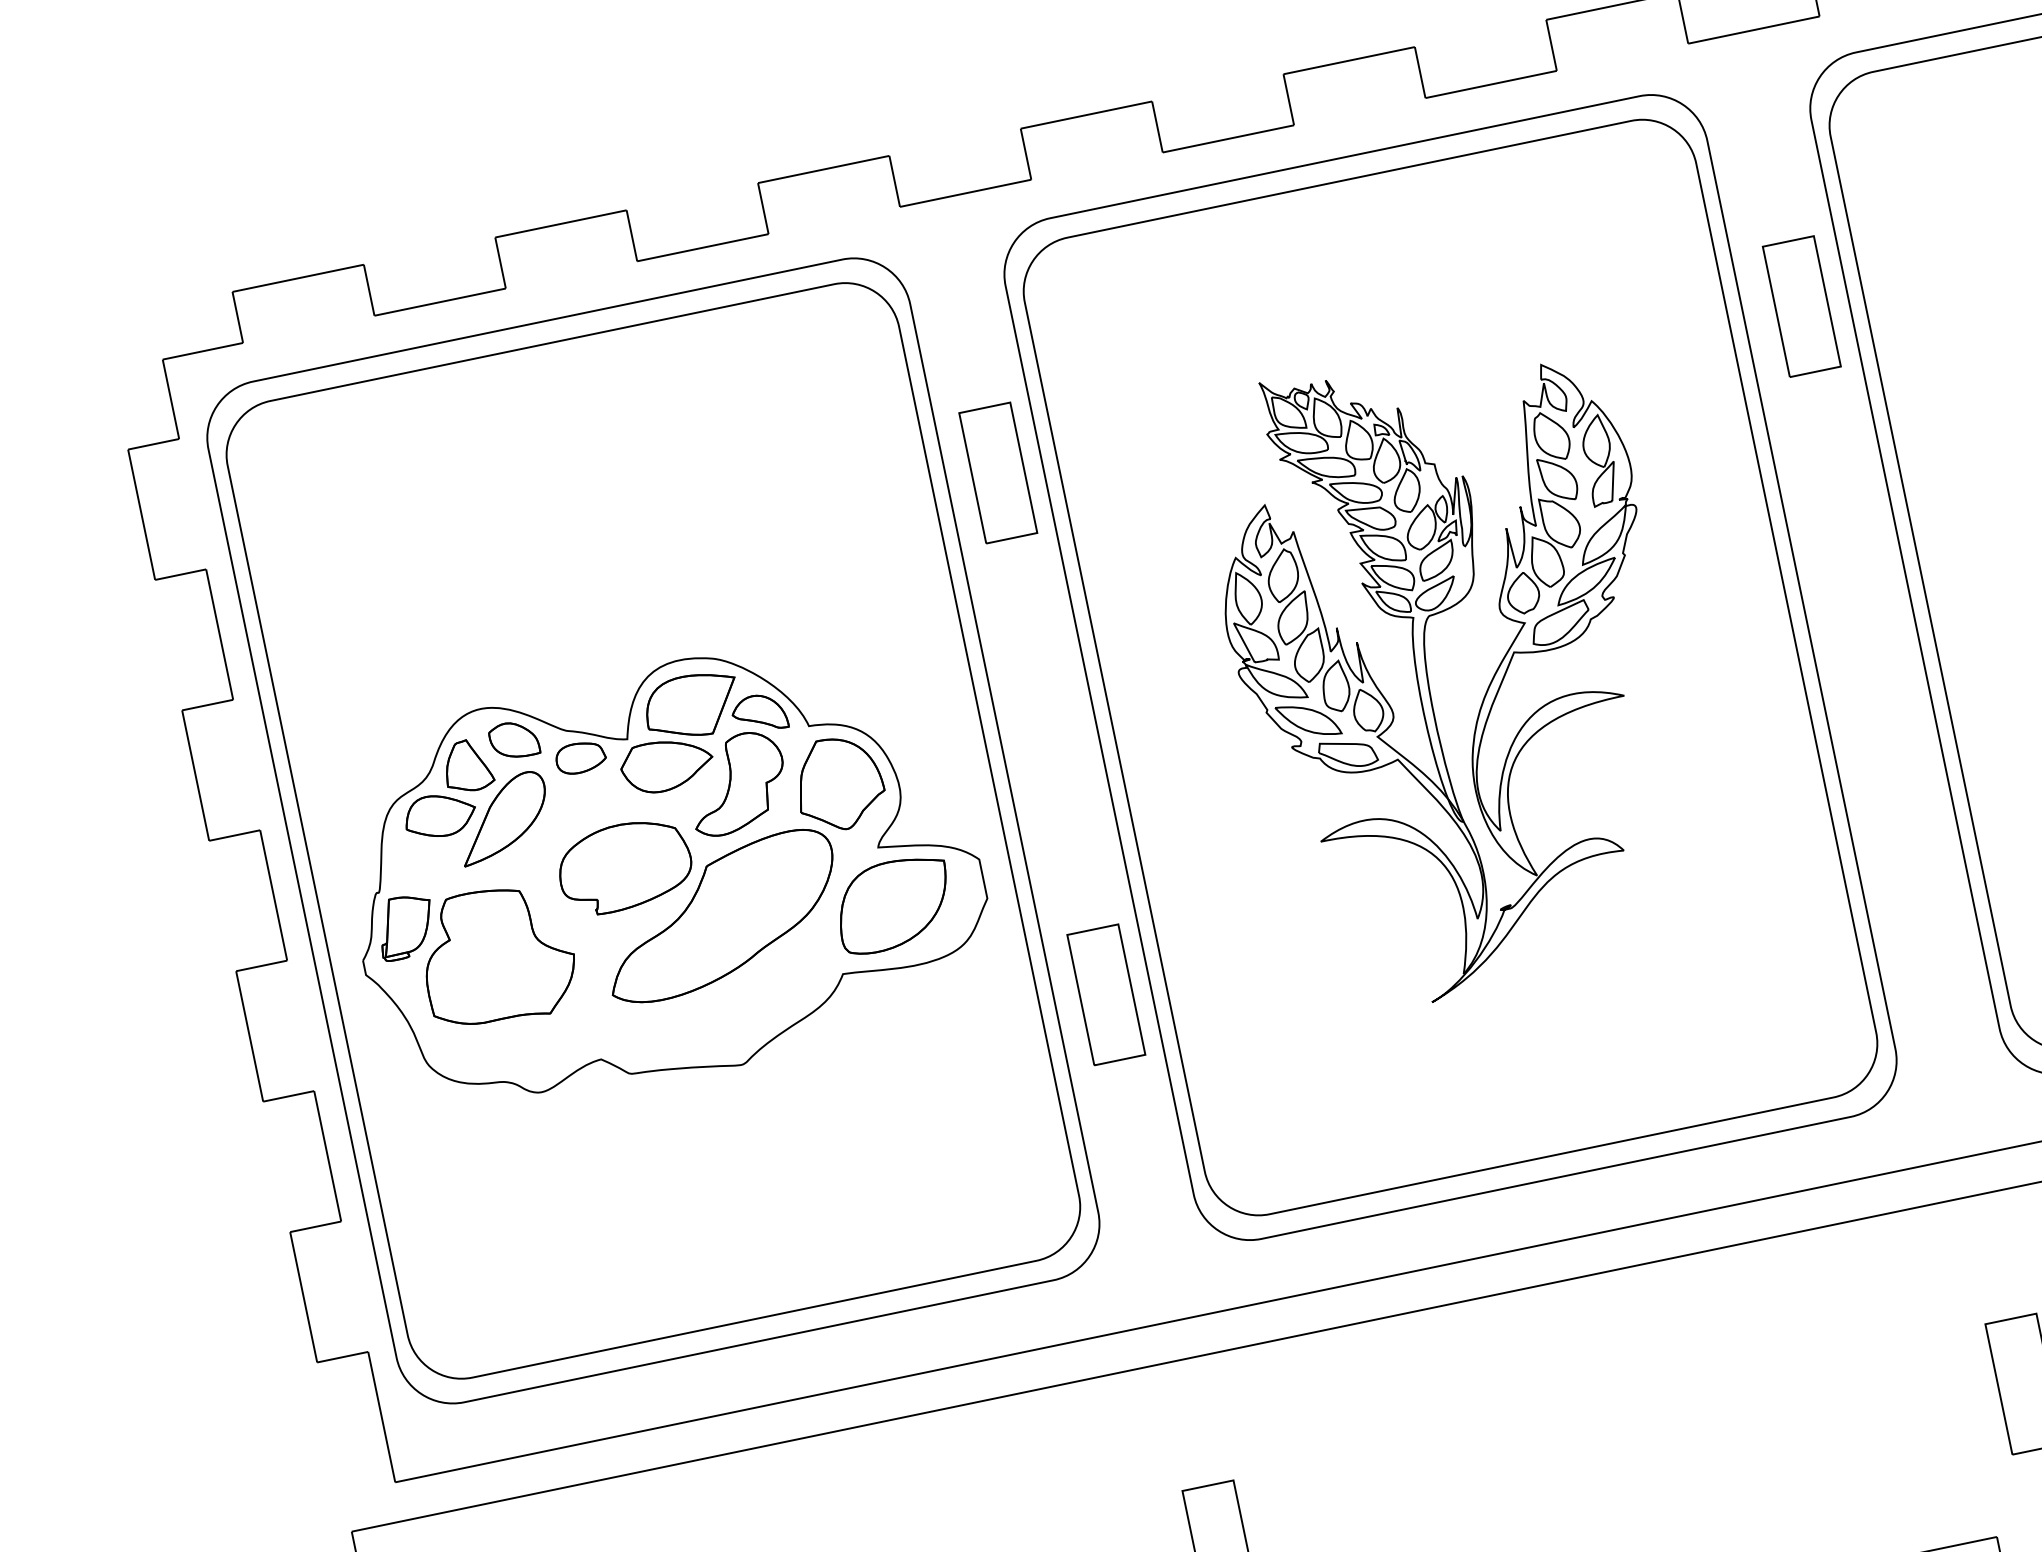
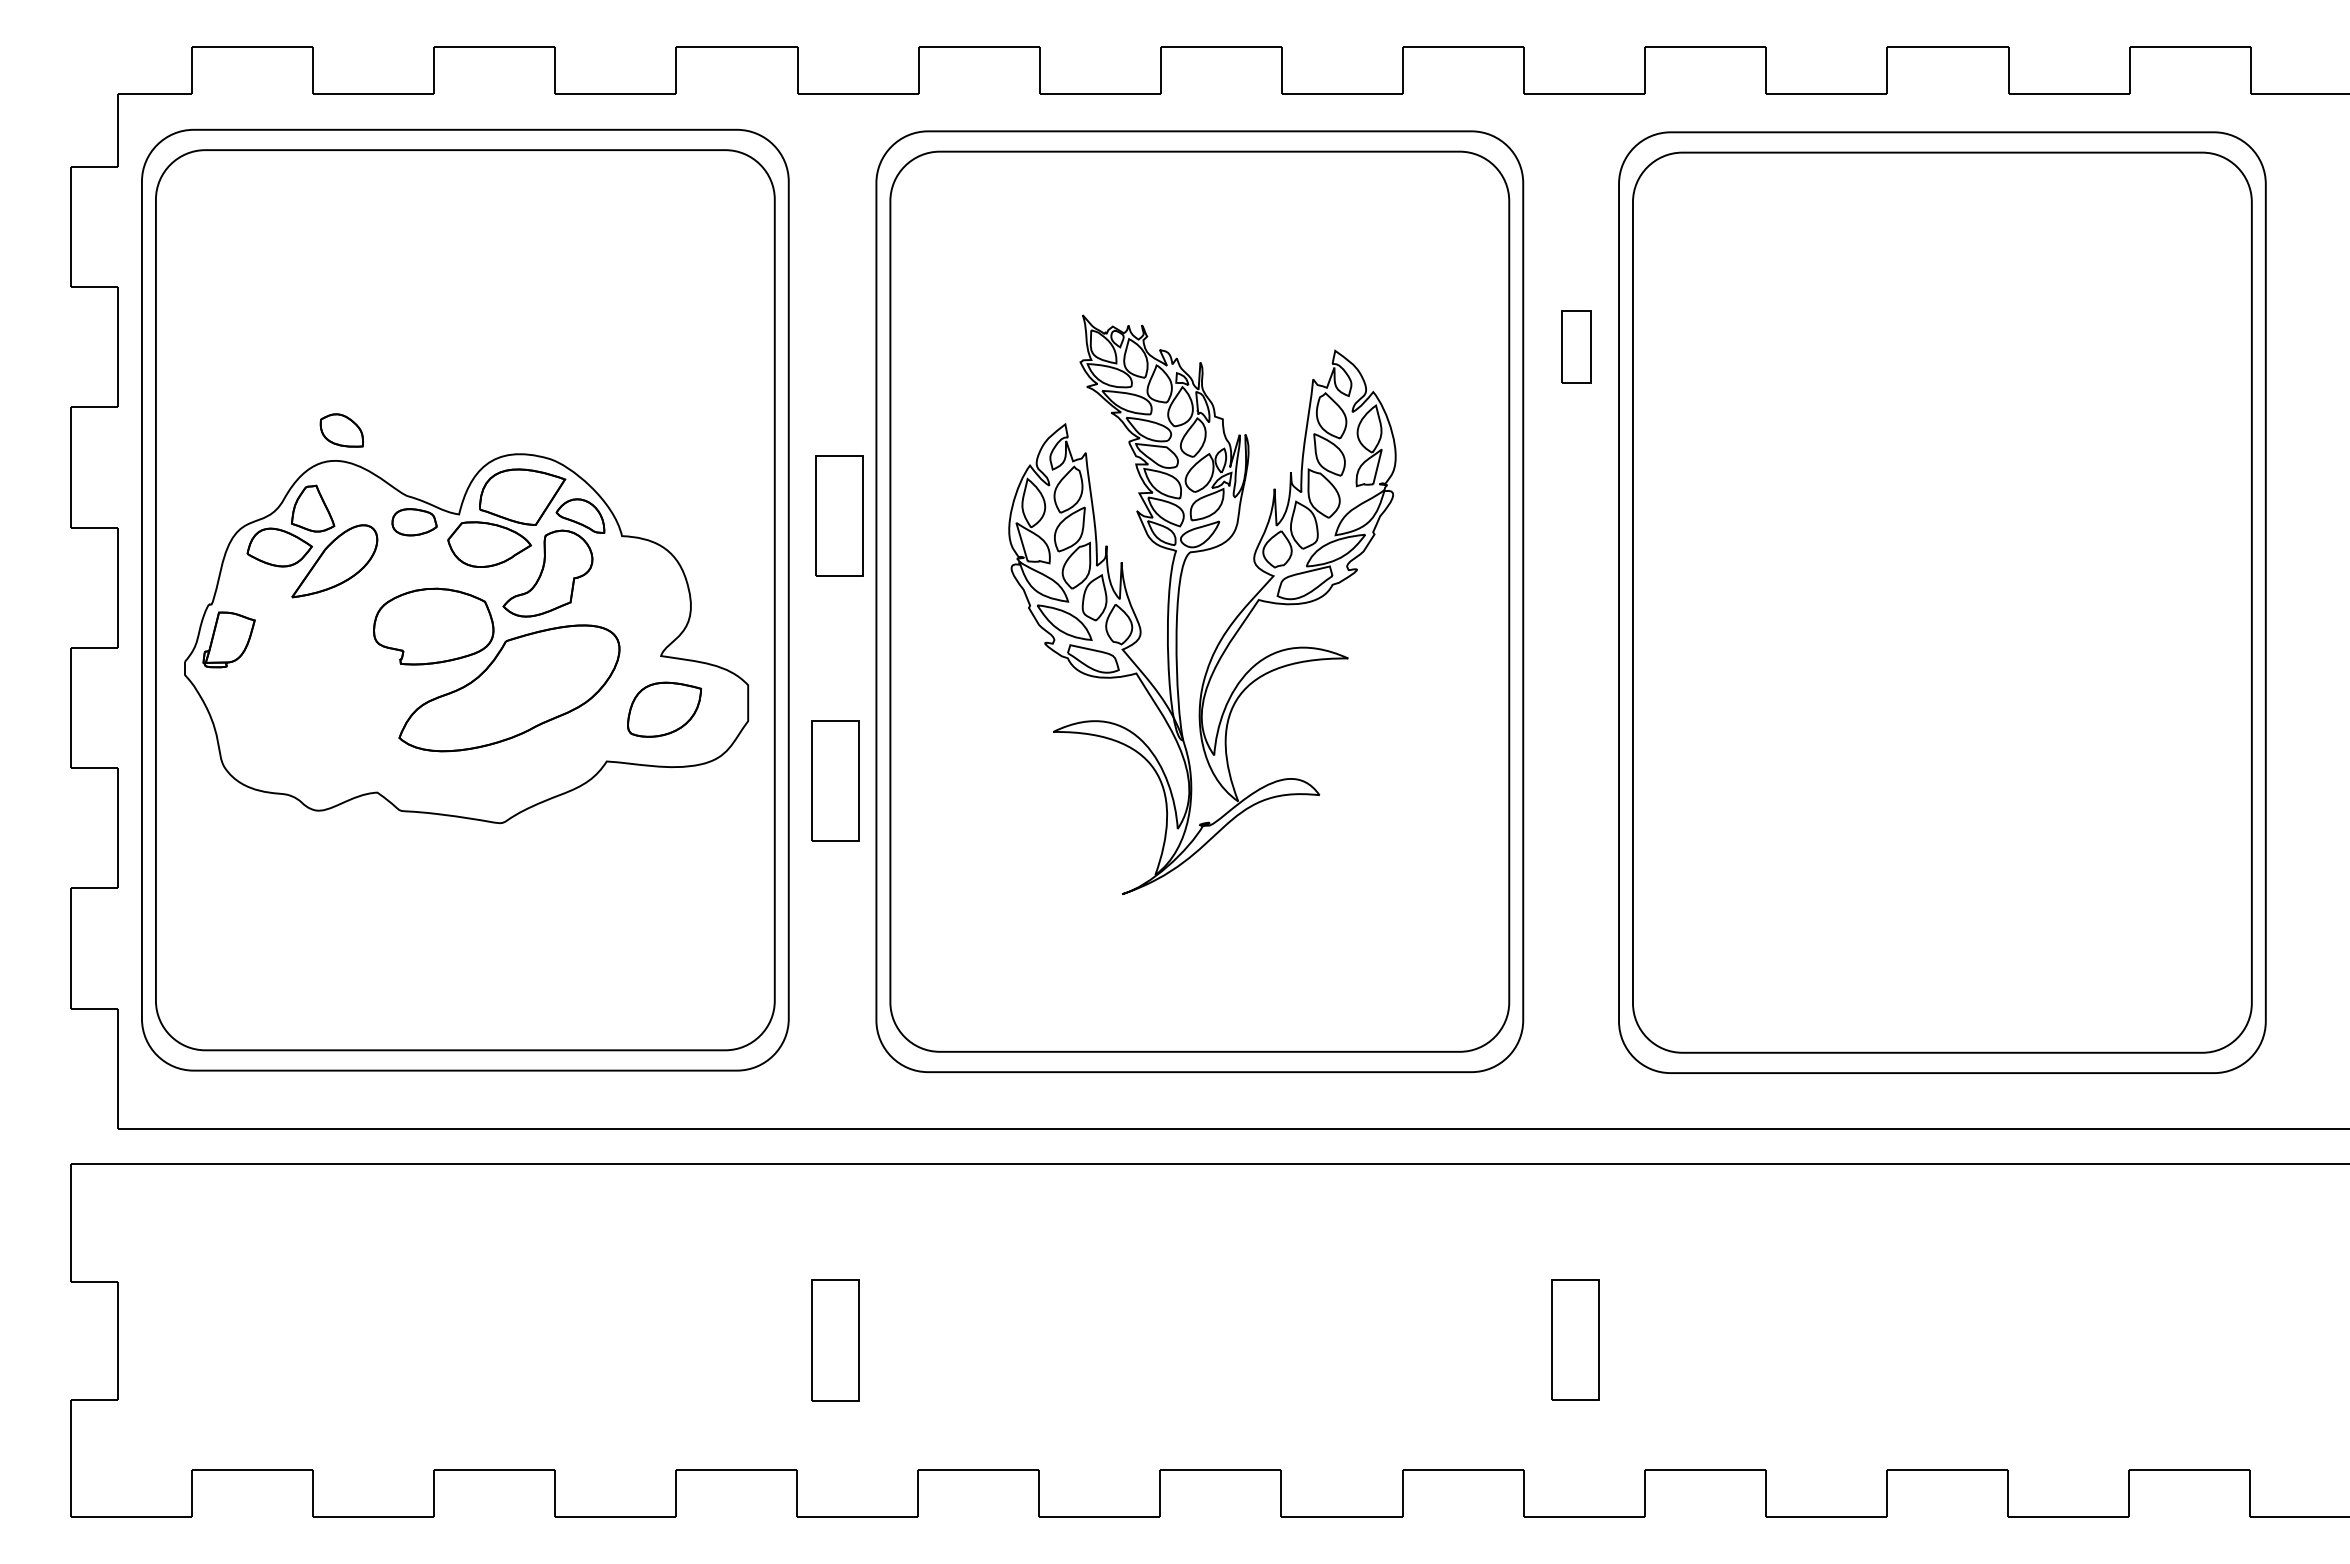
part: (1801, 306) -> (1576, 346), size x0.6
part: (997, 472) -> (839, 515), moved
part: (513, 740) -> (341, 430), moved
part: (839, 783) -> (638, 592), removed
part: (893, 904) -> (664, 709), size x0.7
part: (497, 955) -> (304, 681), removed
part: (1106, 994) -> (835, 780), moved

